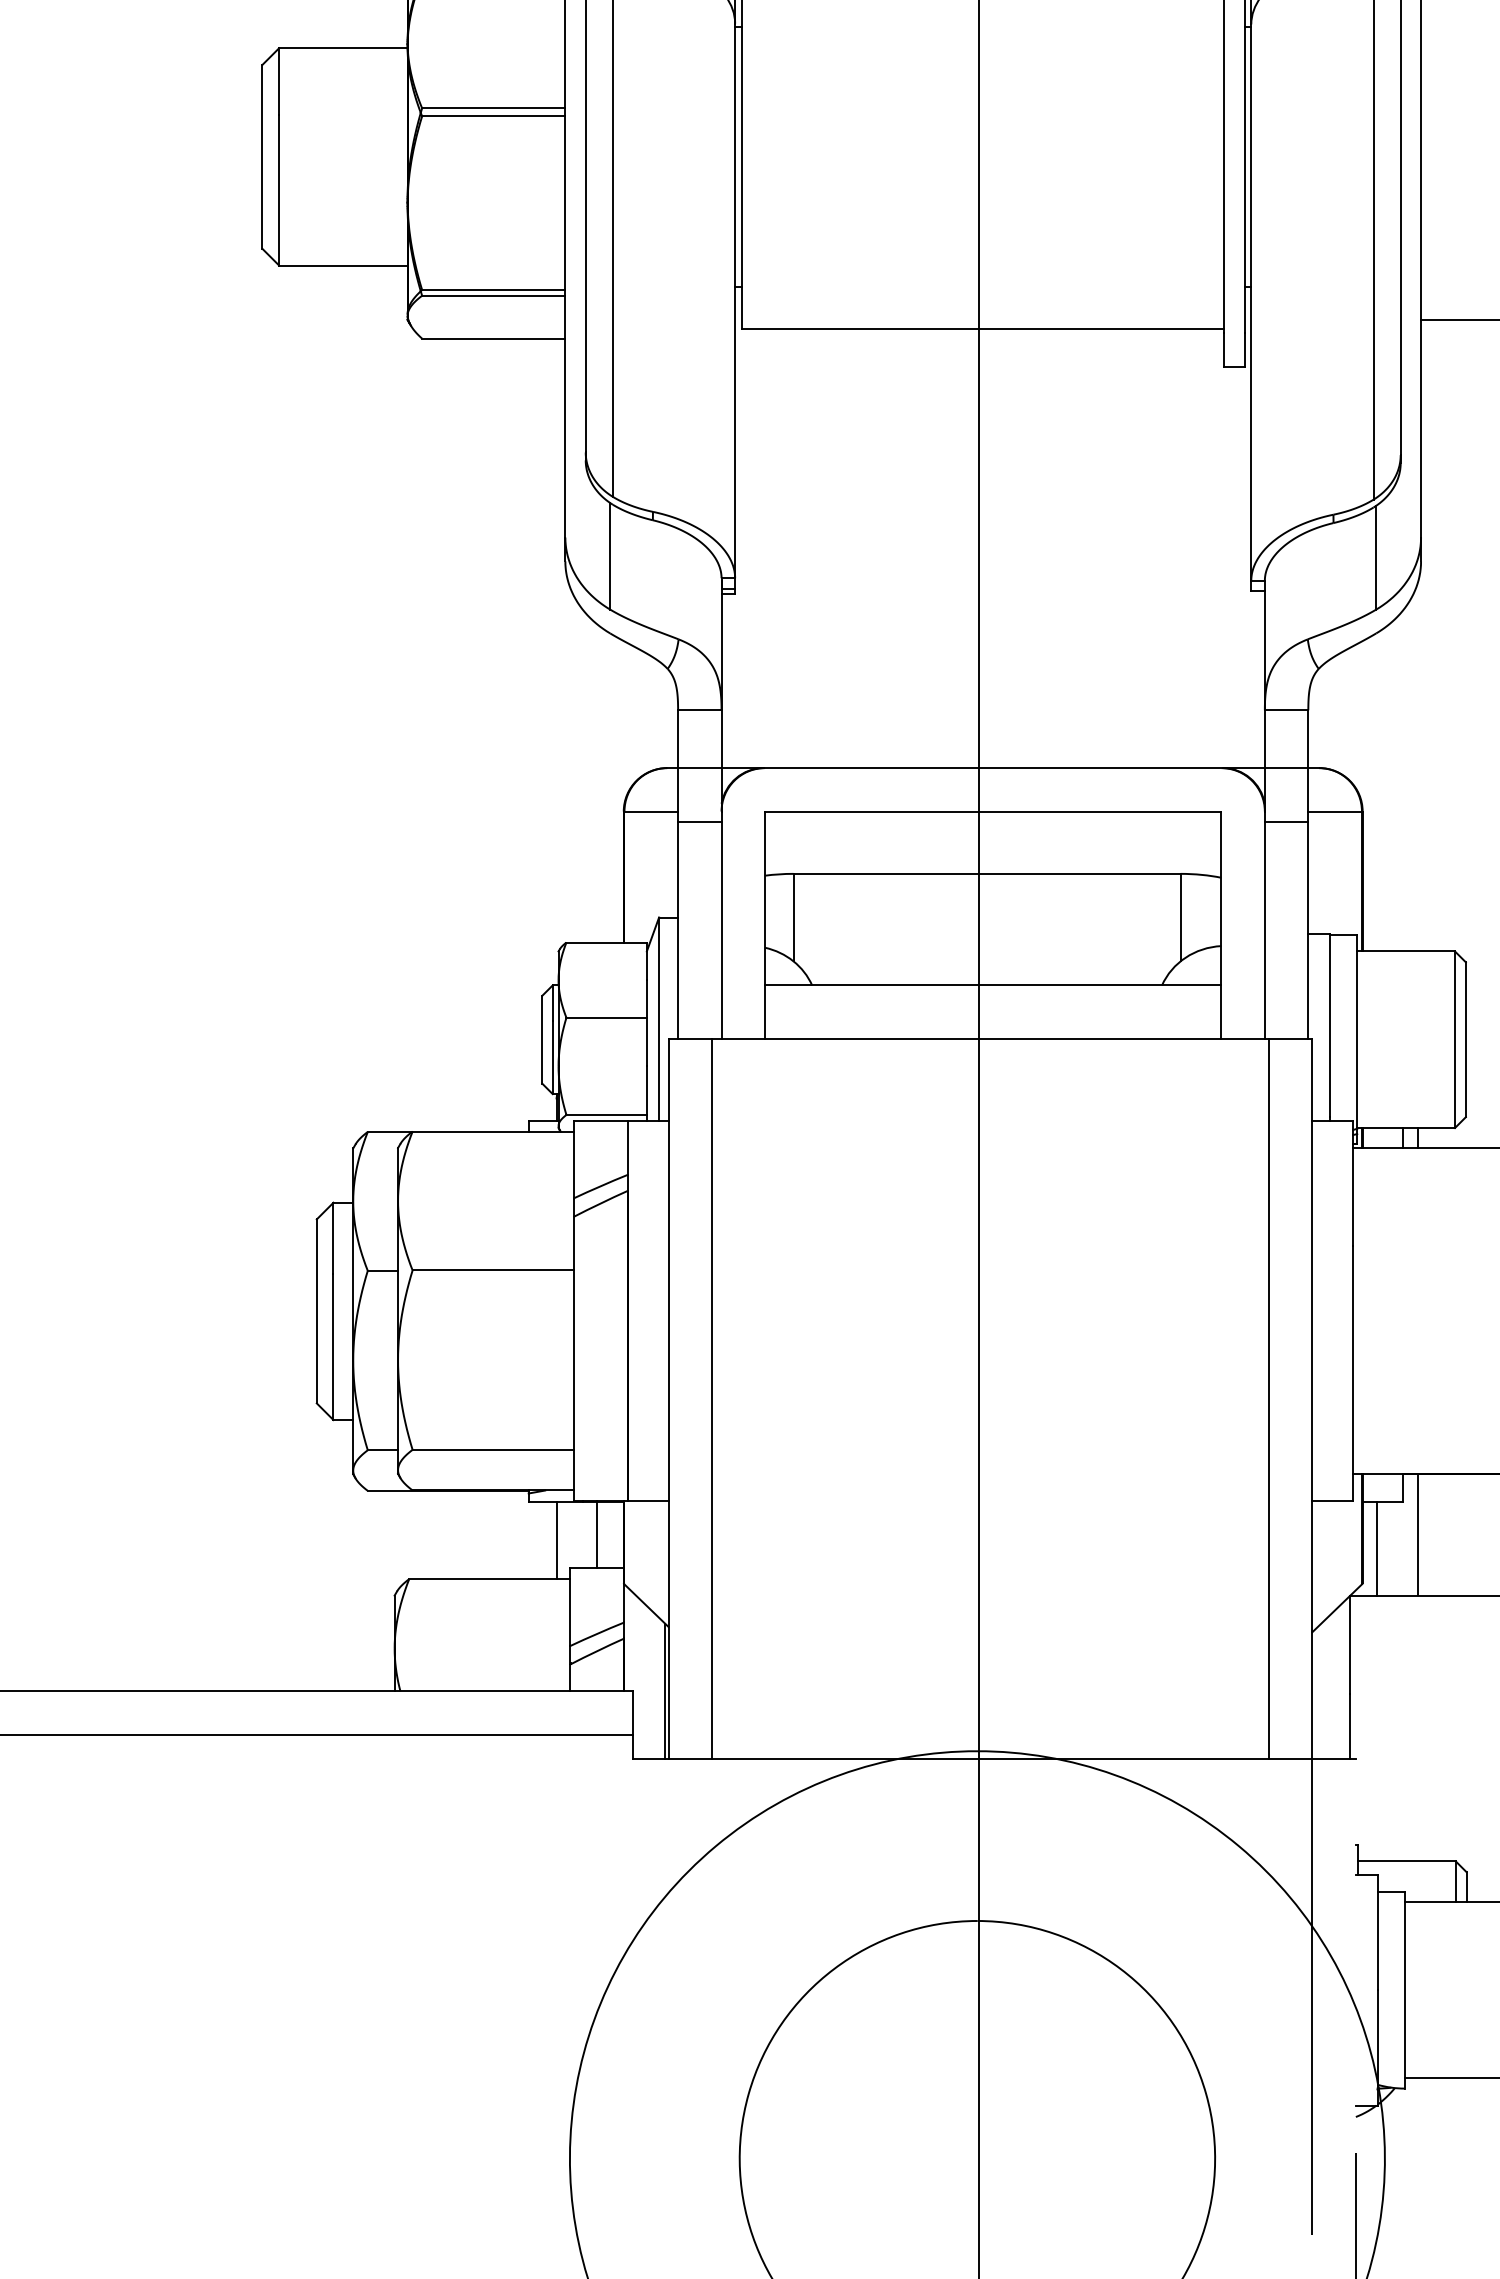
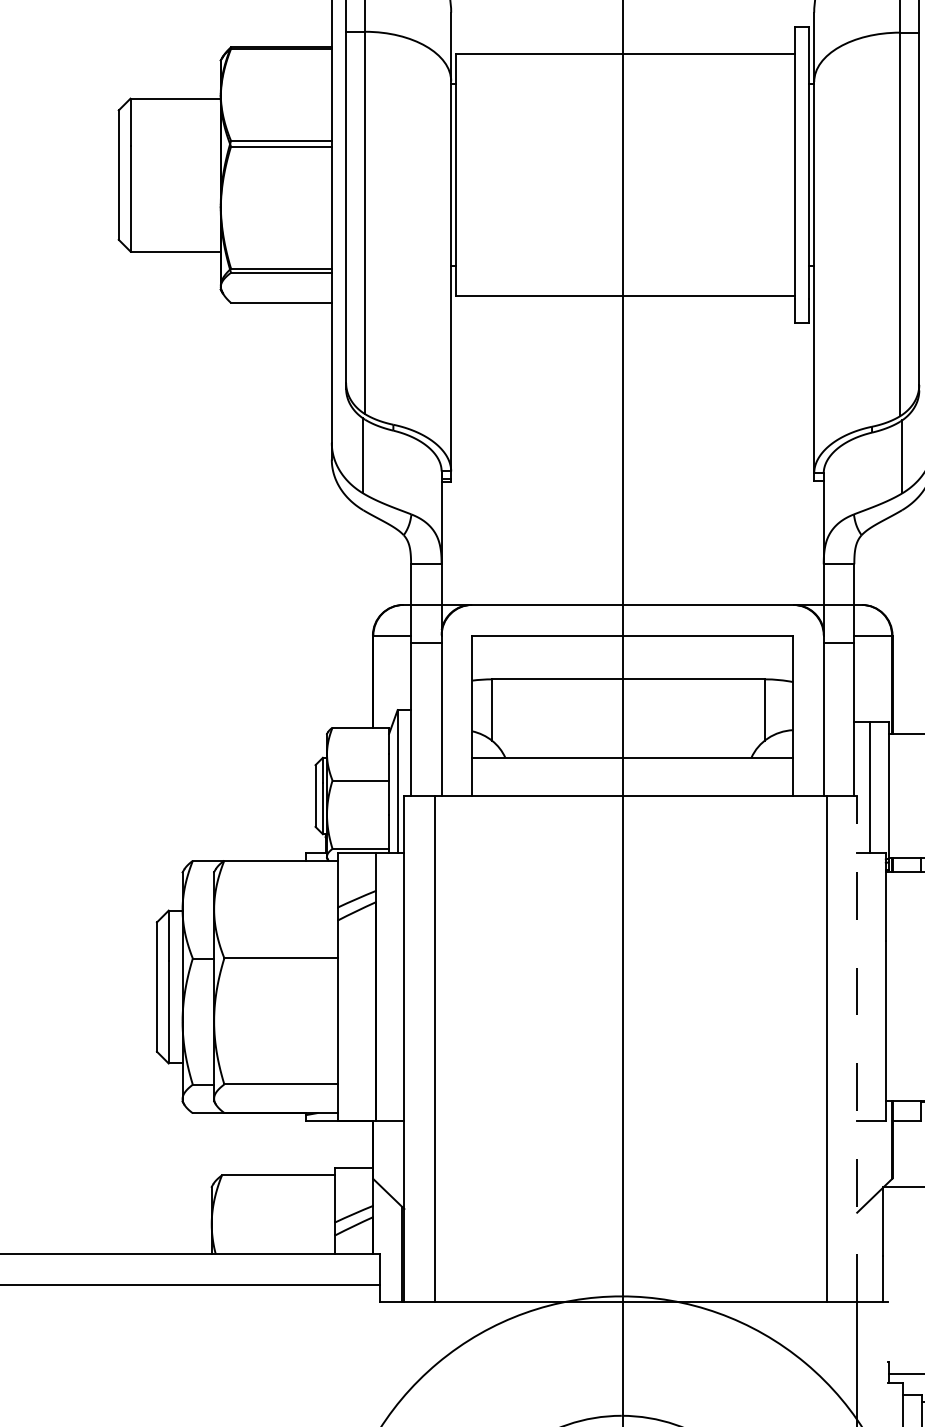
line: (1312, 1399) -> (857, 1049), solid -> dashed
line: (597, 1534) -> (354, 1143), removed
line: (556, 1540) -> (325, 1148), removed
line: (1376, 1548) -> (902, 1153), removed

